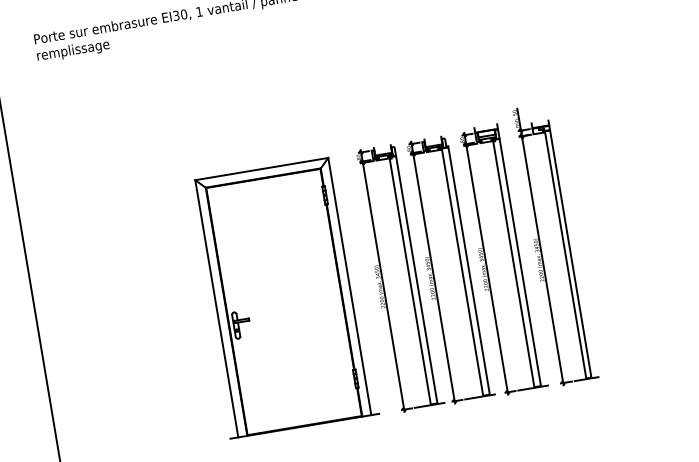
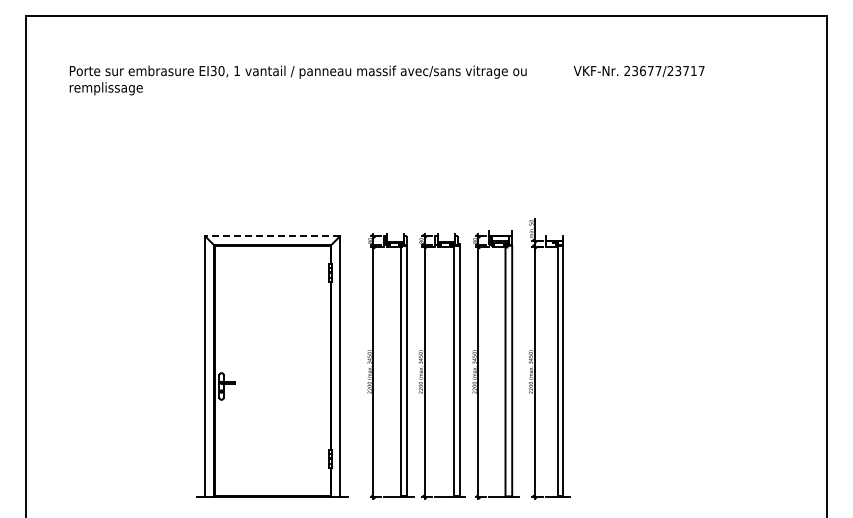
line: (261, 169) -> (272, 236), solid -> dashed

